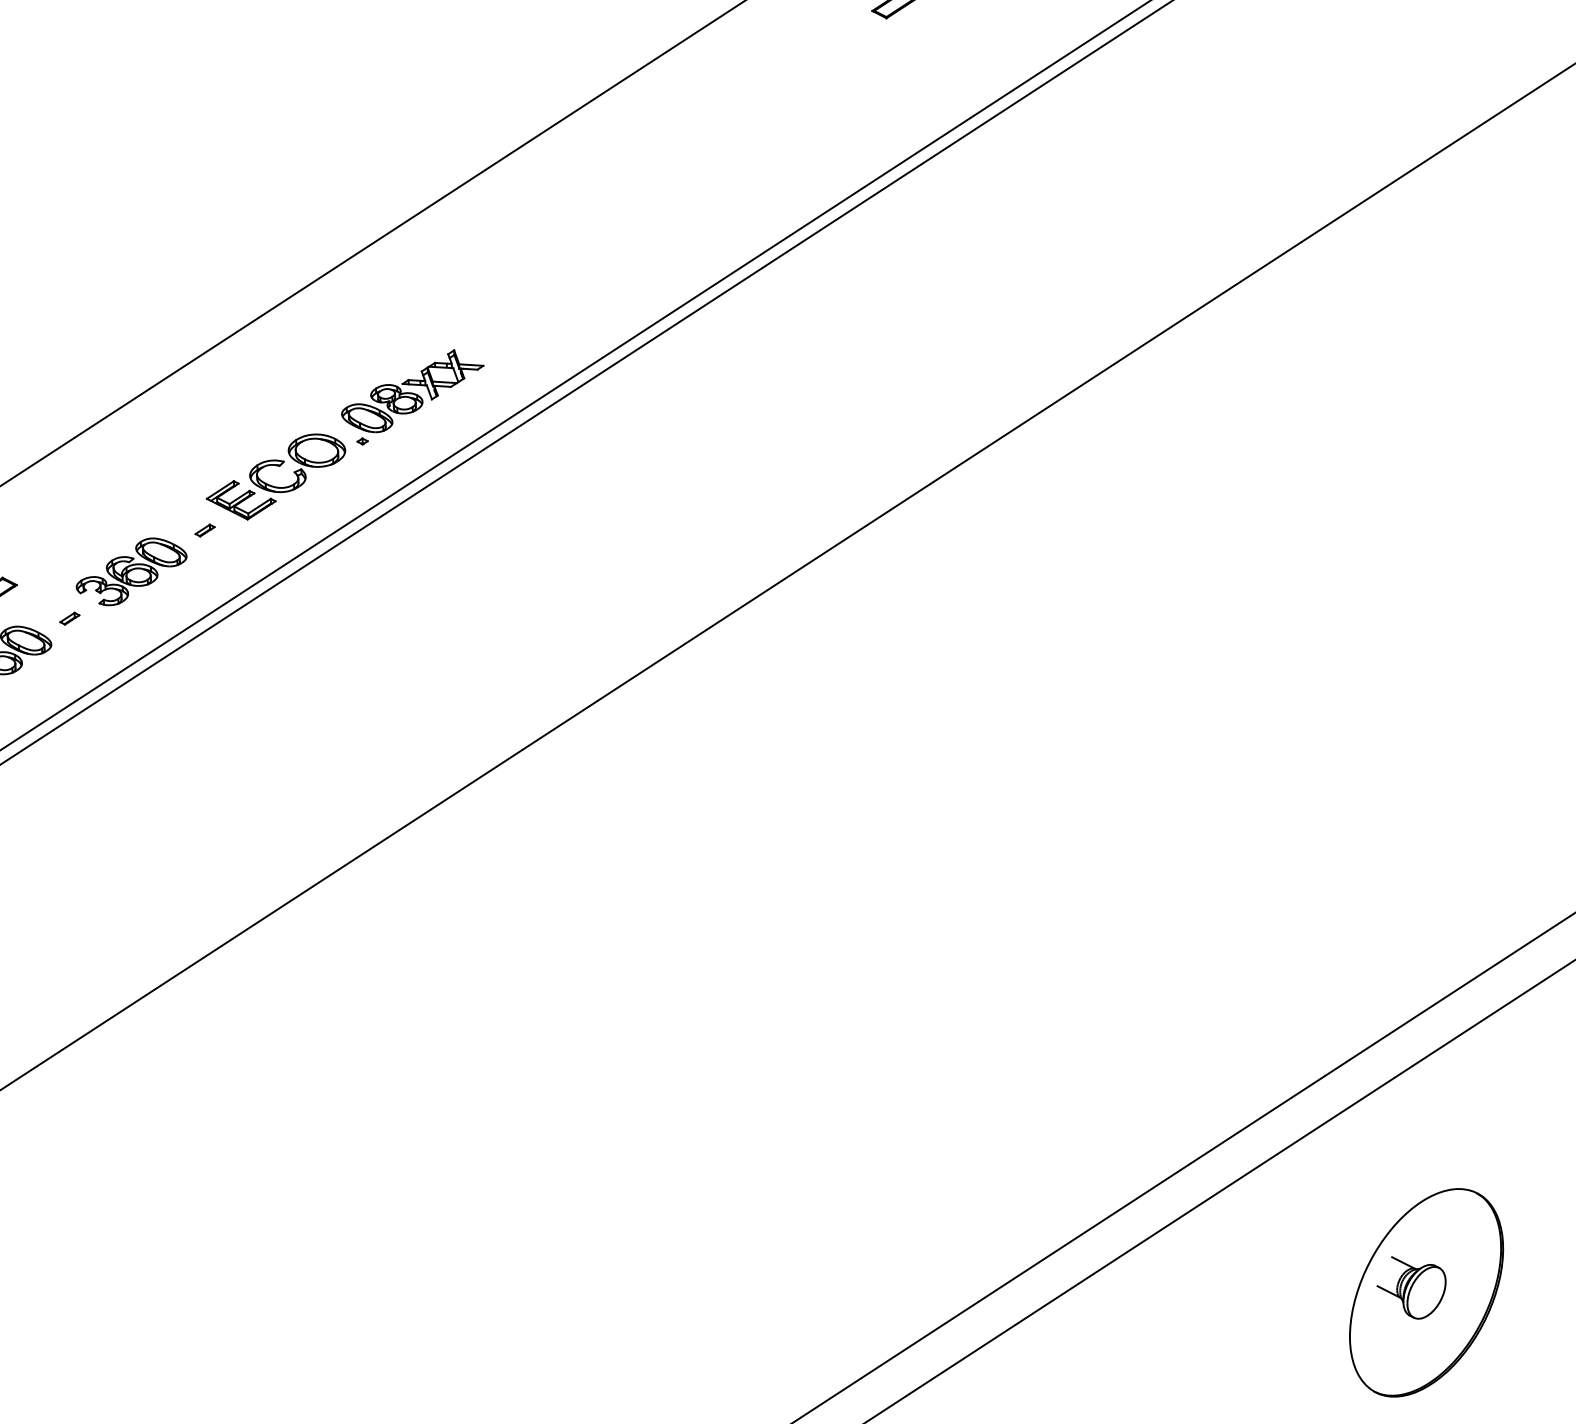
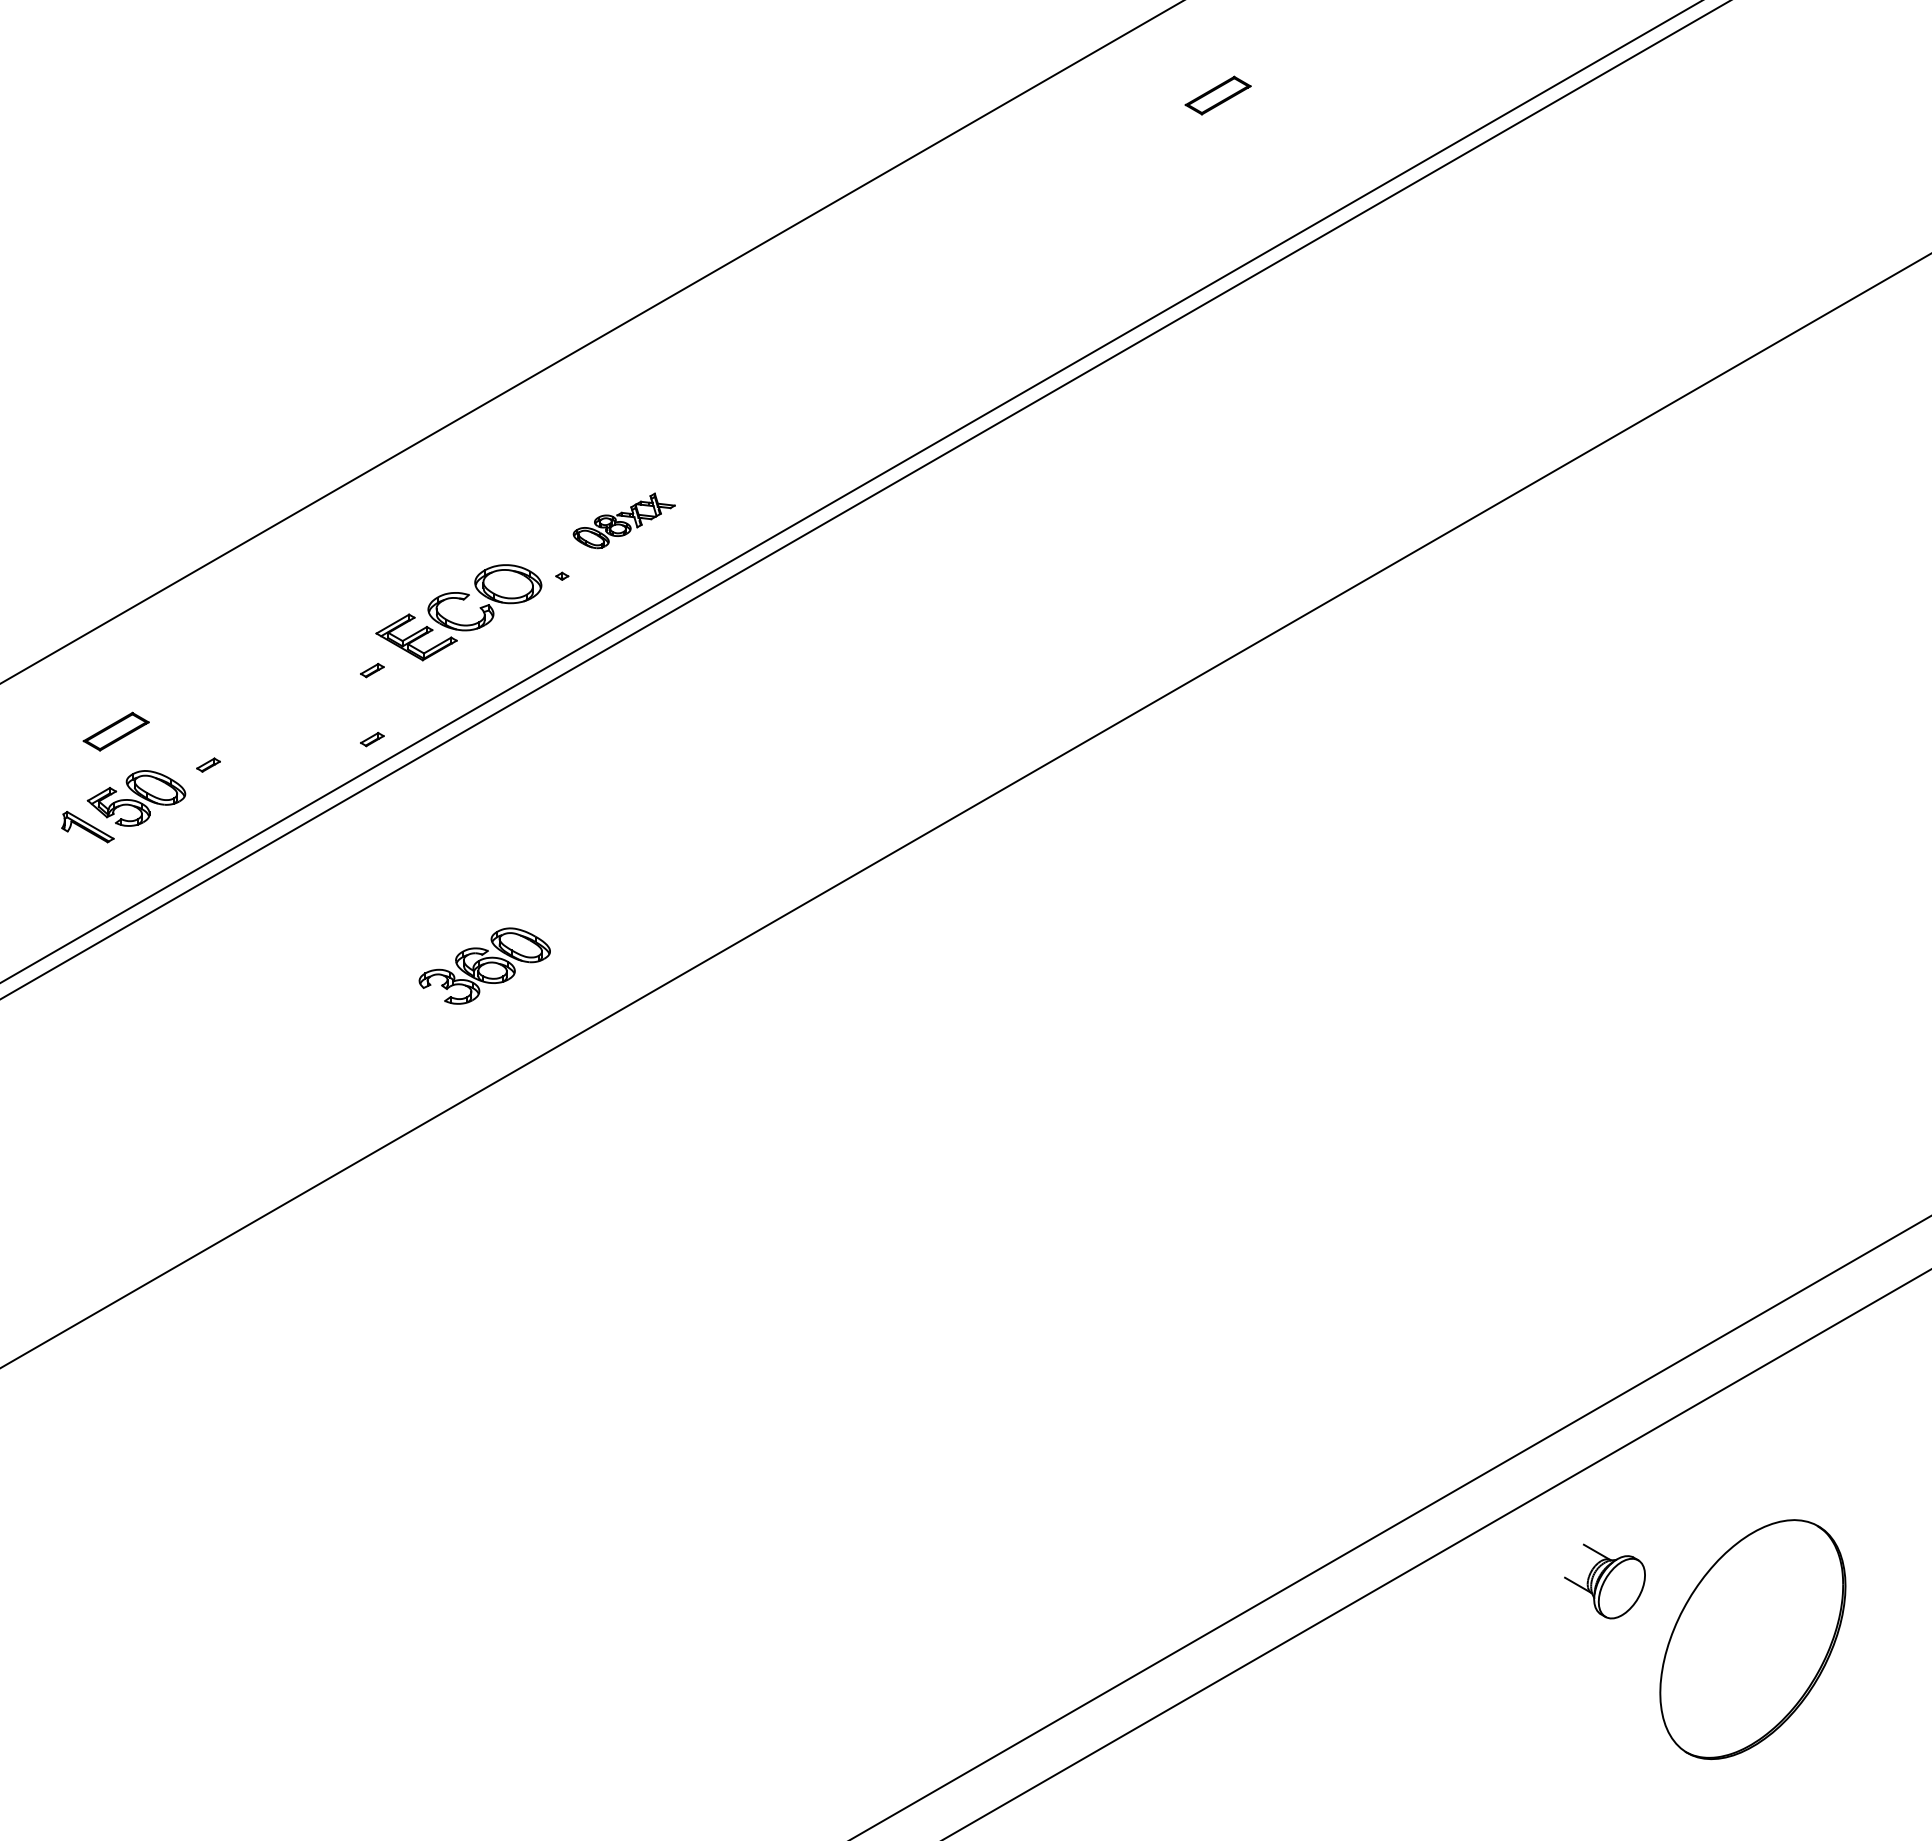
part: (413, 391) -> (624, 520), size x0.6
part: (131, 571) -> (484, 965), moved
part: (208, 589) -> (372, 739), added
part: (1411, 1287) -> (1604, 1581), moved

